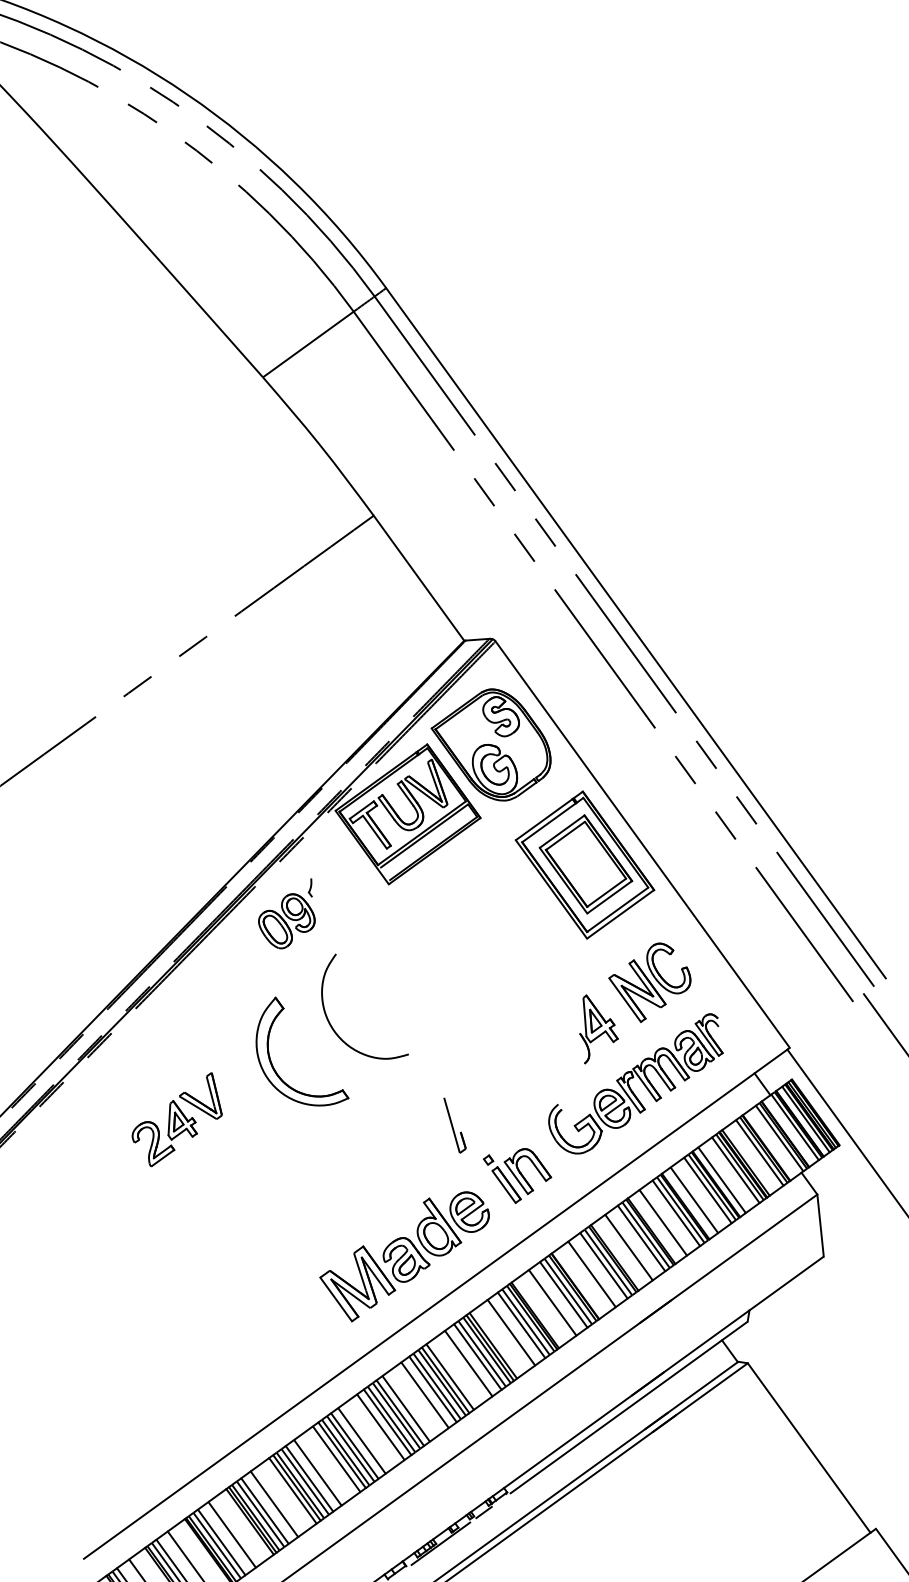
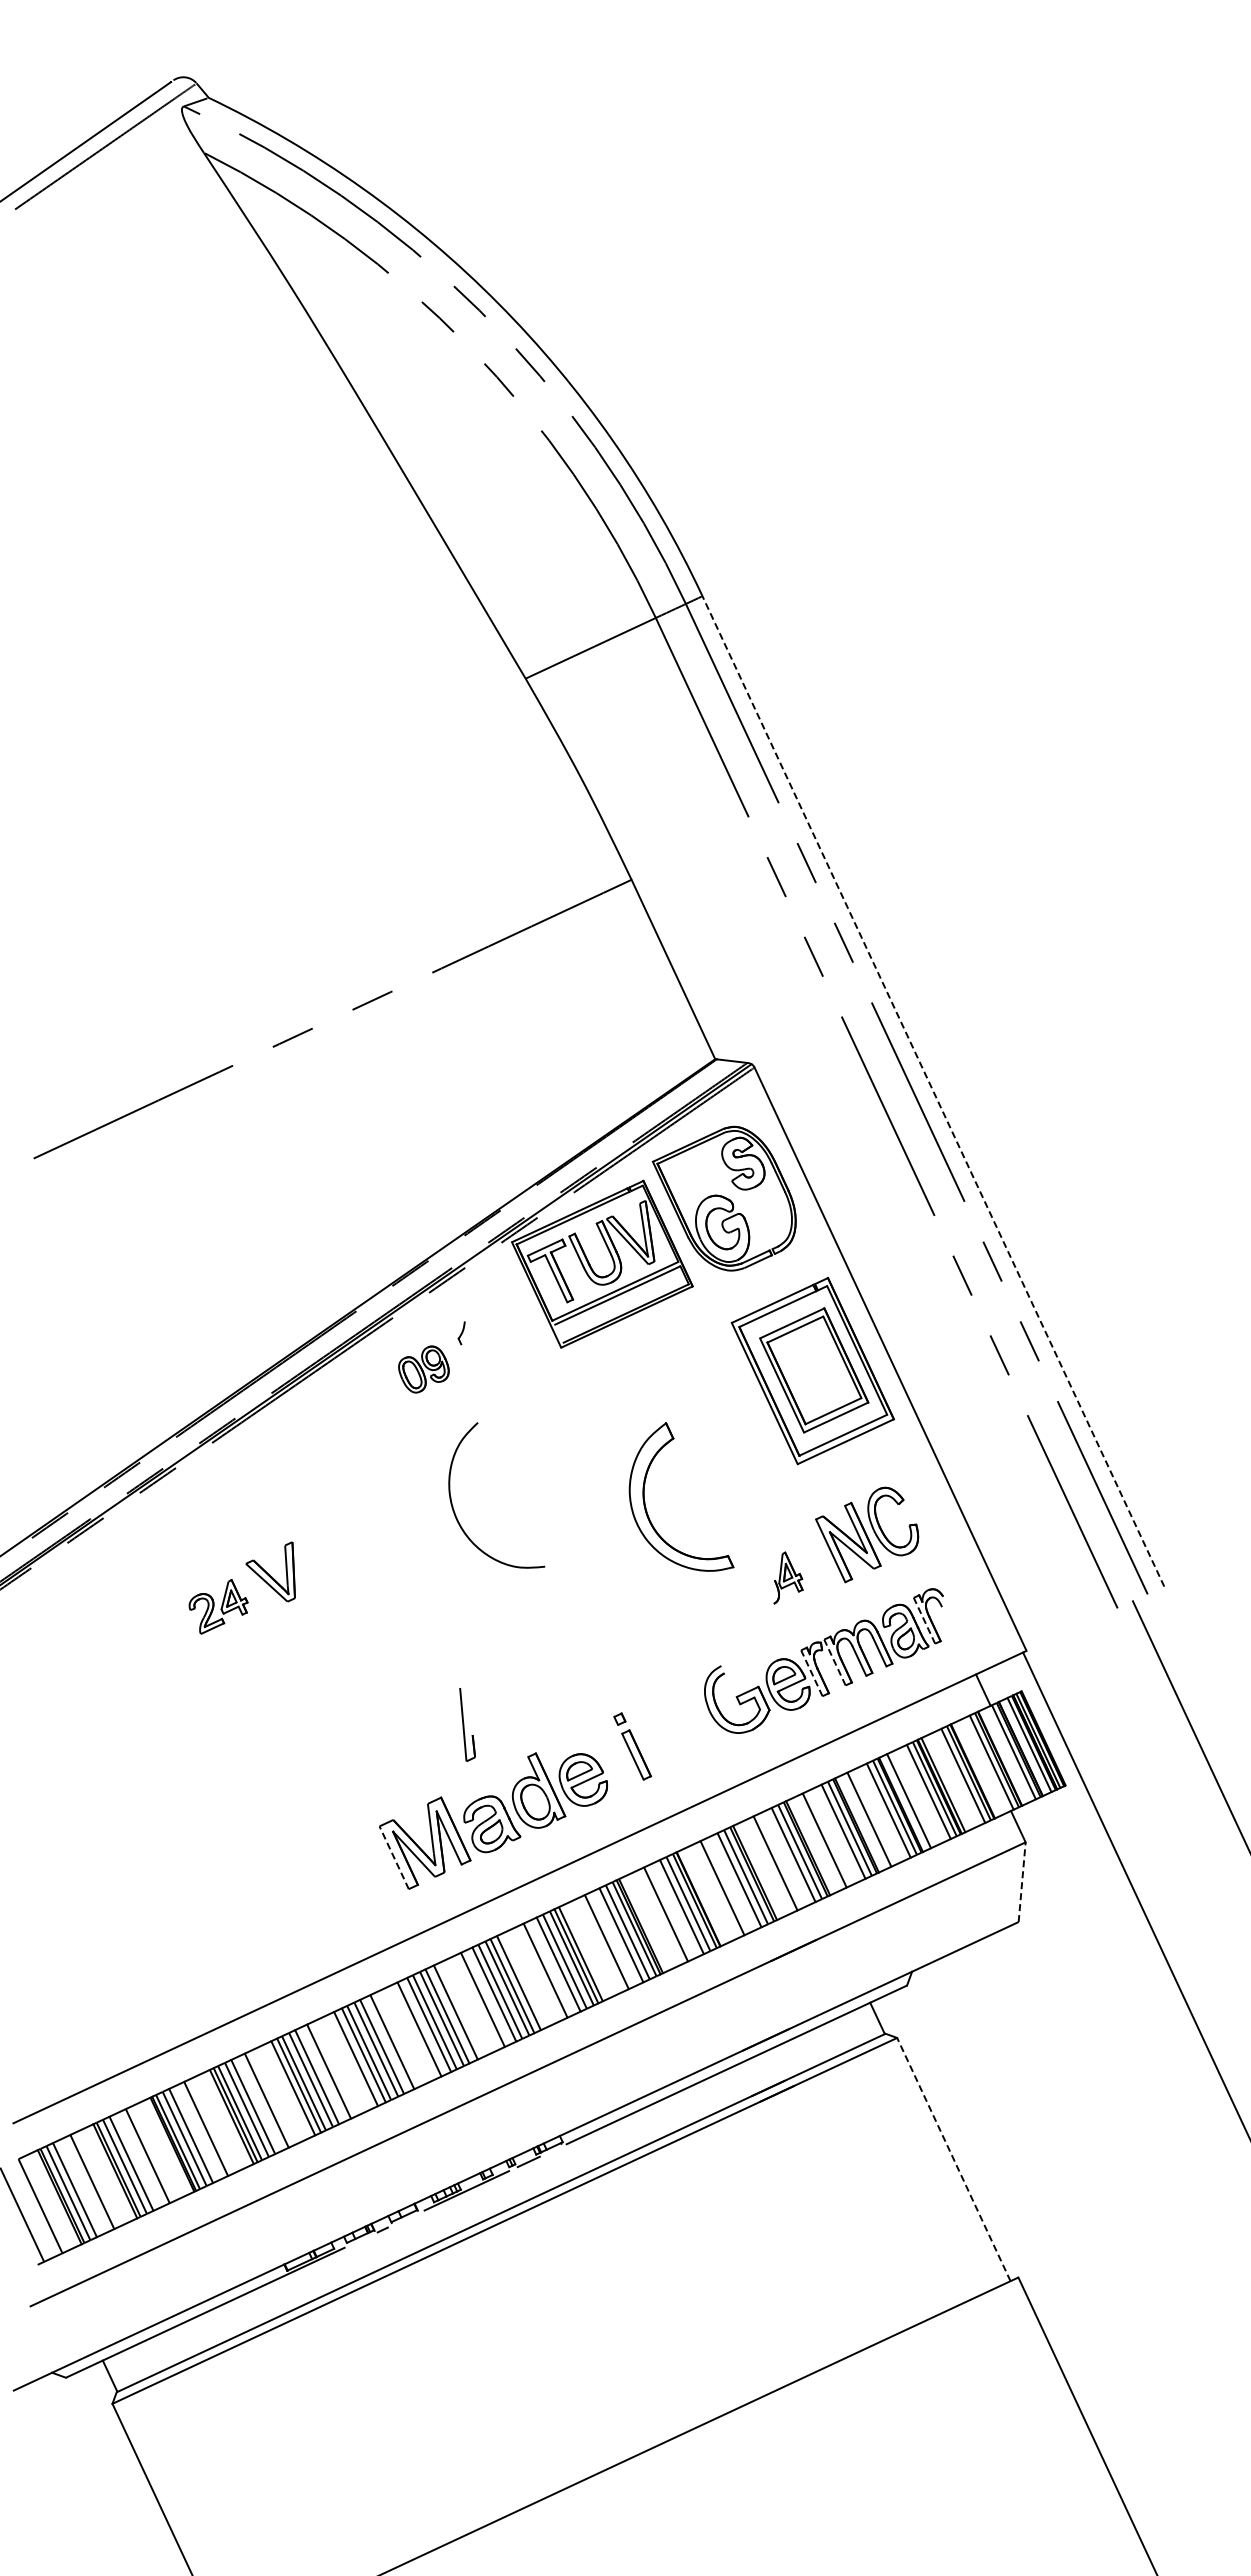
line: (635, 632) -> (933, 1090), solid -> dashed
part: (286, 921) -> (423, 1369), size x0.7
part: (596, 1026) -> (788, 1577), size x0.6
line: (707, 1039) -> (924, 1620), solid -> dashed
part: (271, 1060) -> (645, 1501), moved
line: (644, 1085) -> (834, 1662), solid -> dashed
line: (628, 1096) -> (811, 1672), solid -> dashed
part: (455, 1124) -> (467, 1724), moved
part: (164, 1133) -> (218, 1606), size x0.7
part: (521, 1173) -> (658, 1743), removed
line: (820, 1225) -> (1022, 1882), solid -> dashed
line: (336, 1299) -> (394, 1857), solid -> dashed
line: (808, 1448) -> (953, 2159), solid -> dashed

